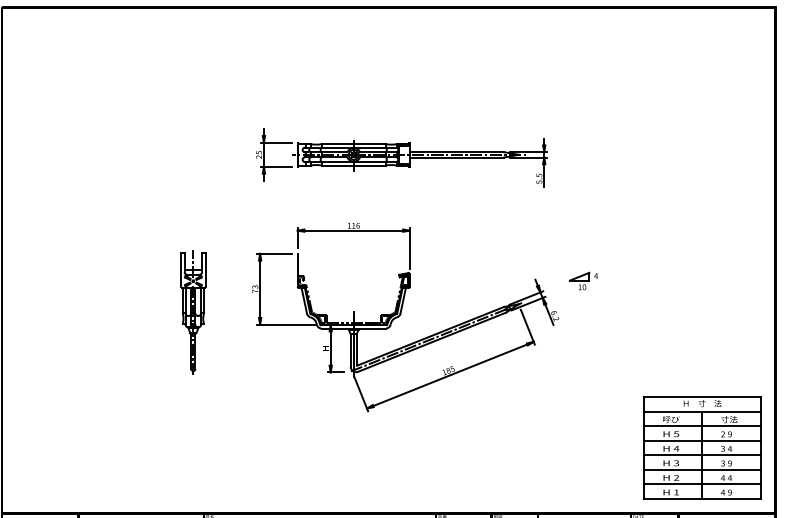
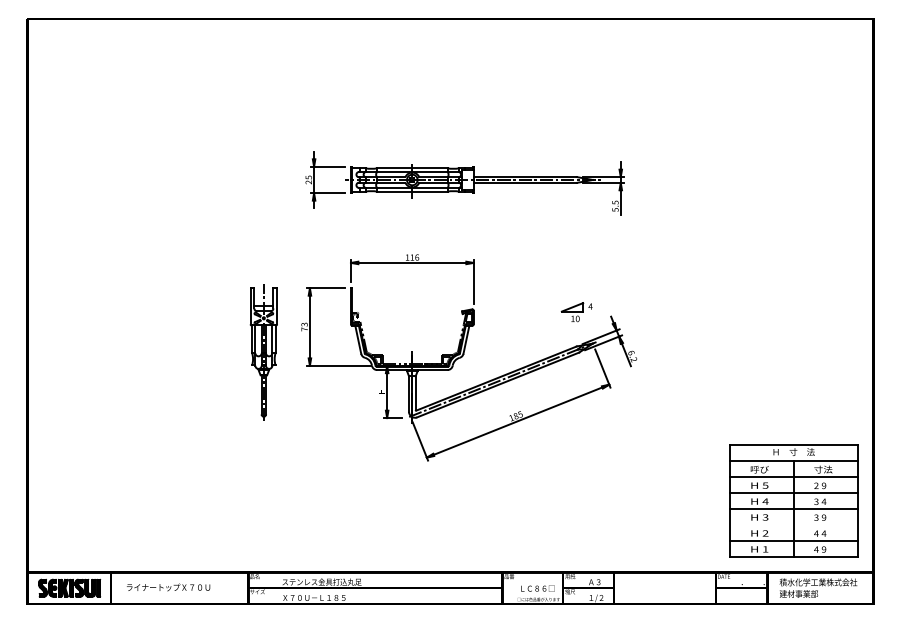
part: (583, 281) -> (576, 312), moved
part: (193, 312) -> (263, 352), moved
line: (702, 469) -> (793, 524), removed

